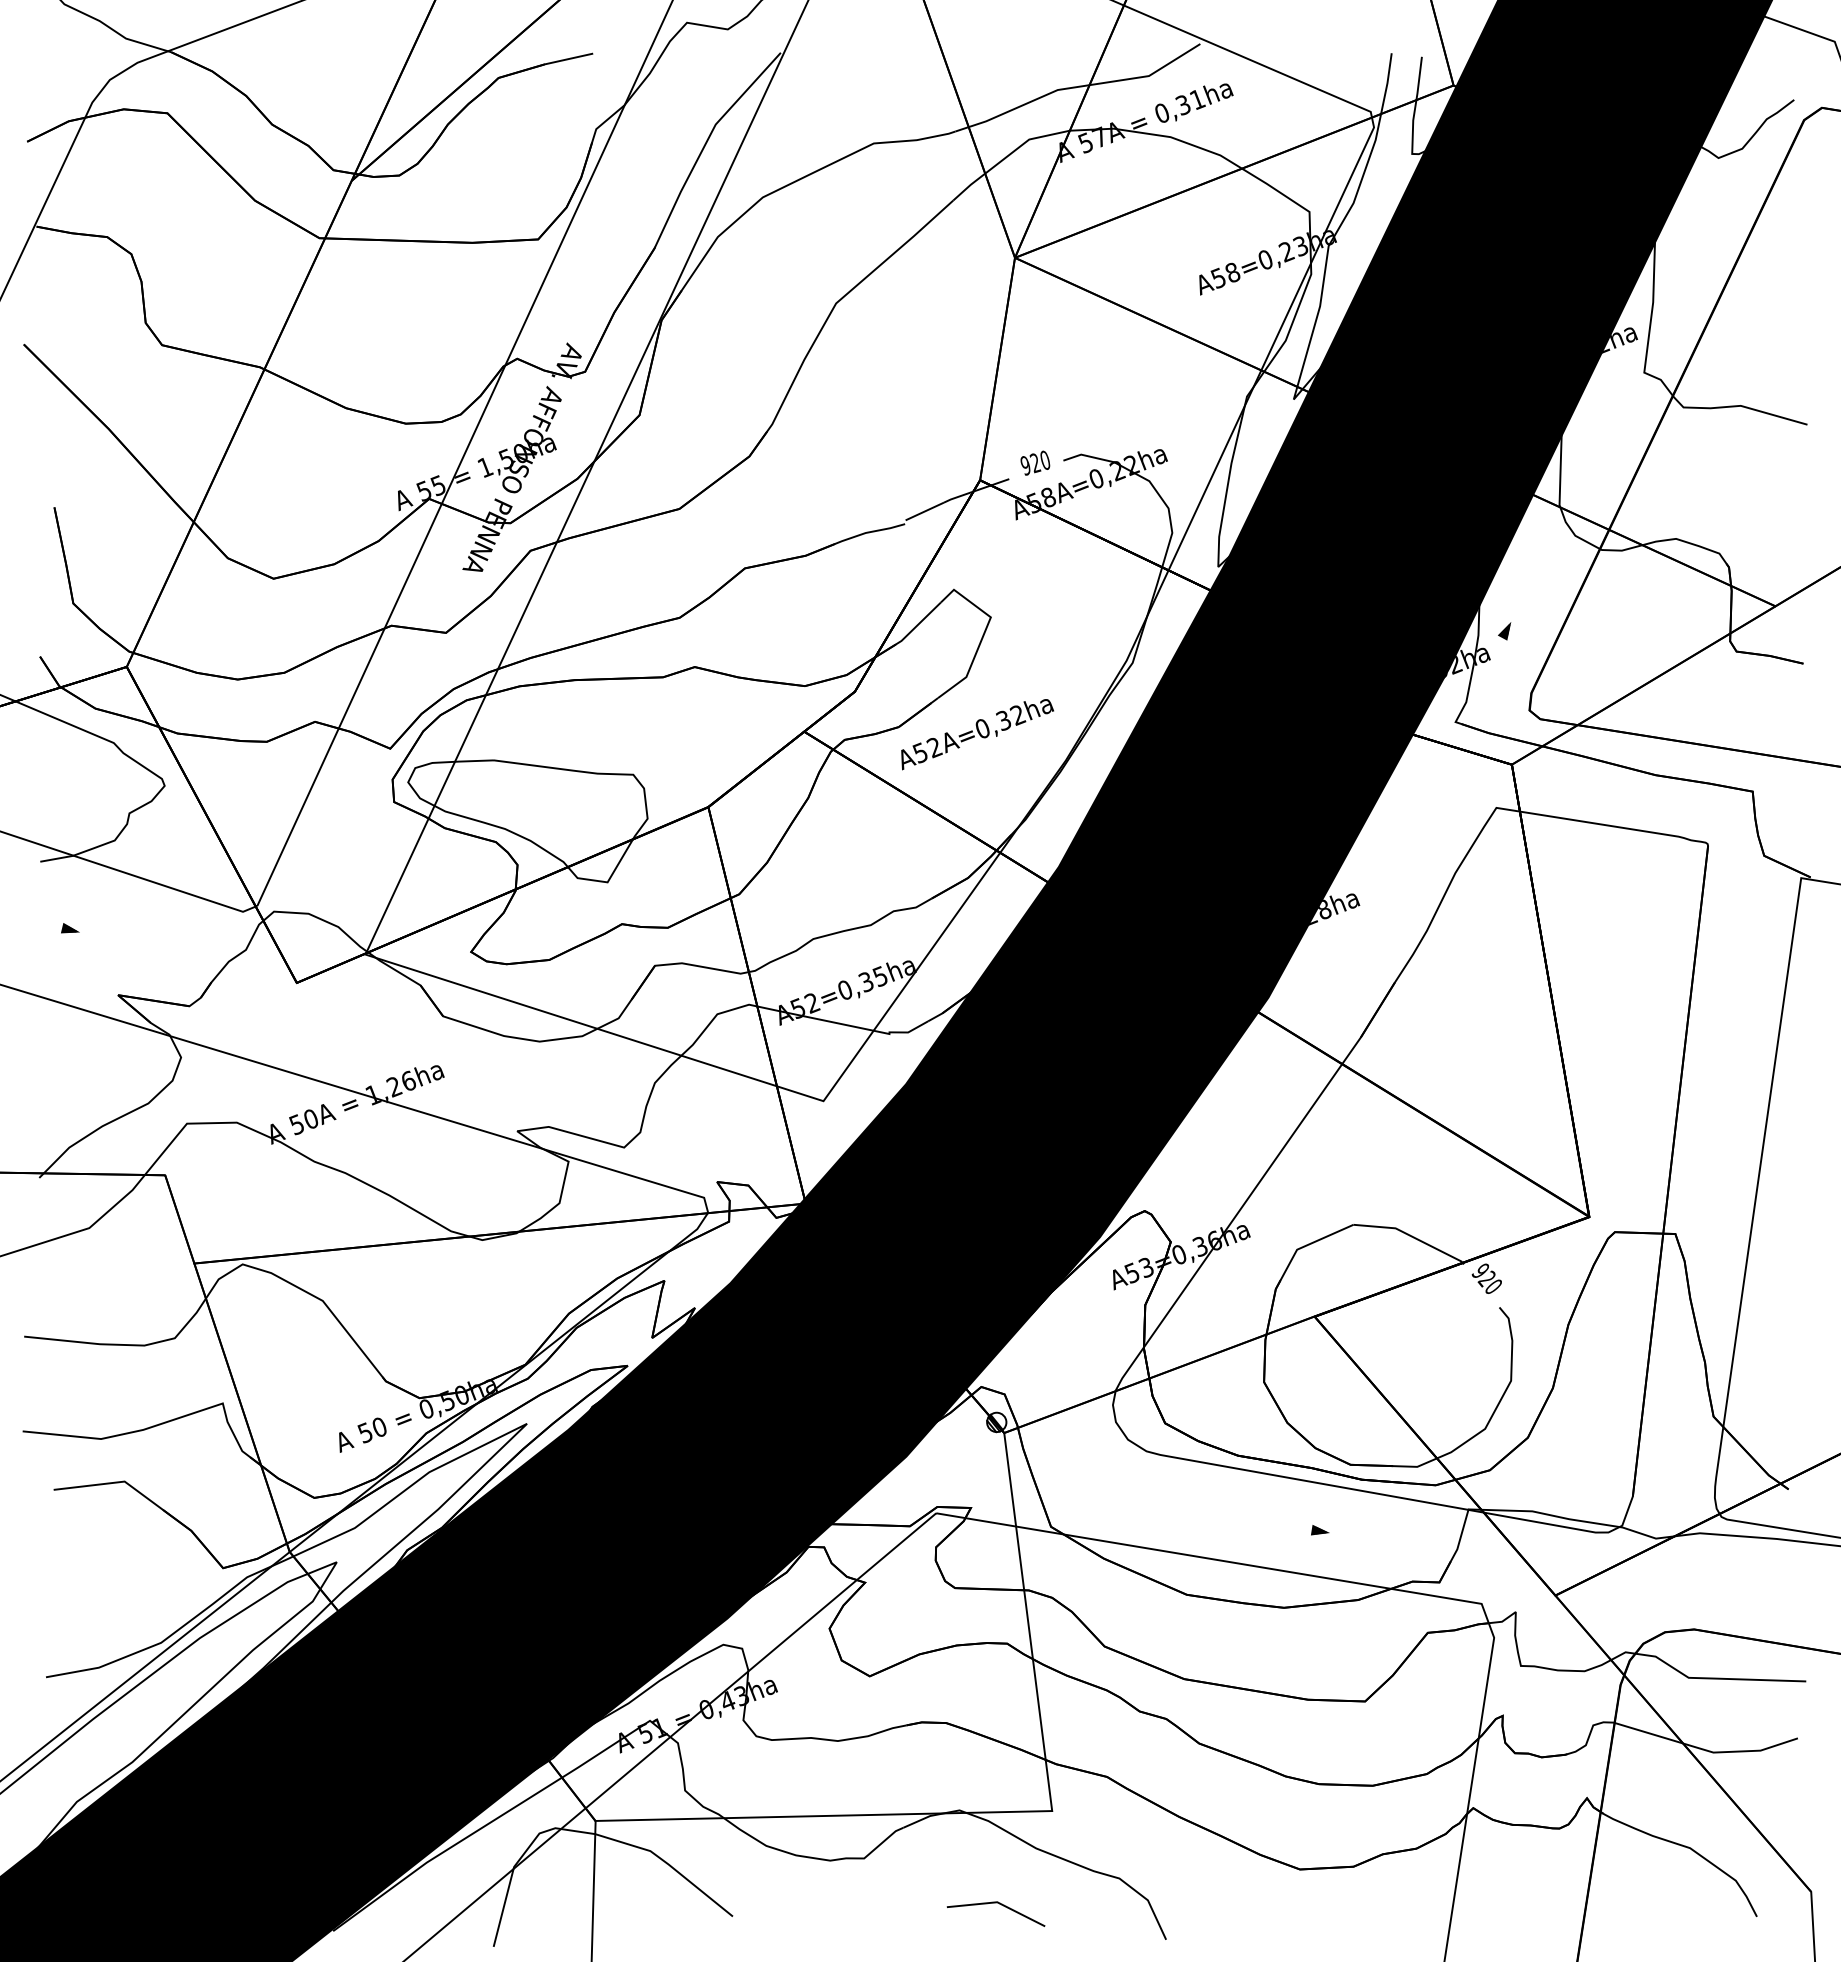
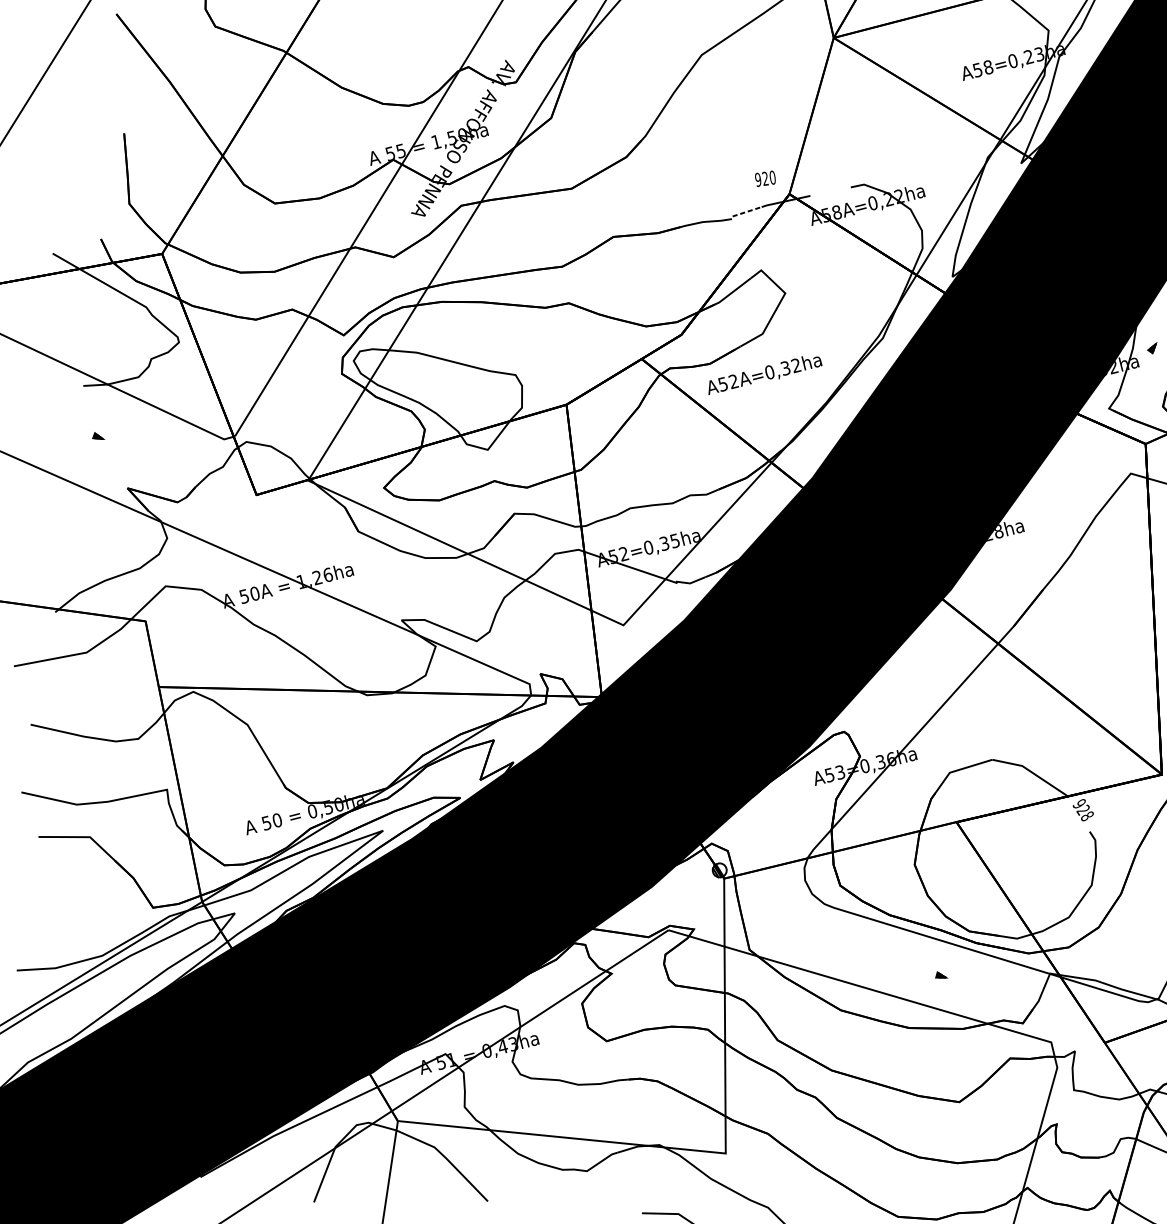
text: (1035, 462) -> (765, 178), moved
line: (925, 511) -> (747, 211), solid -> dashed
text: (1493, 1286) -> (1087, 816), 920 -> 928

